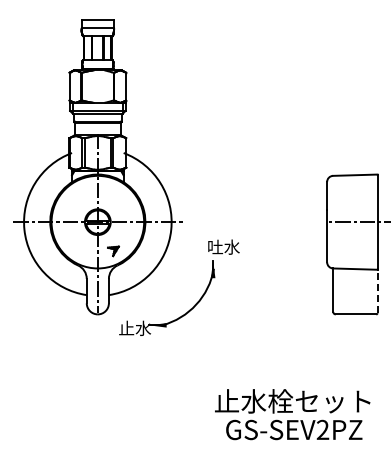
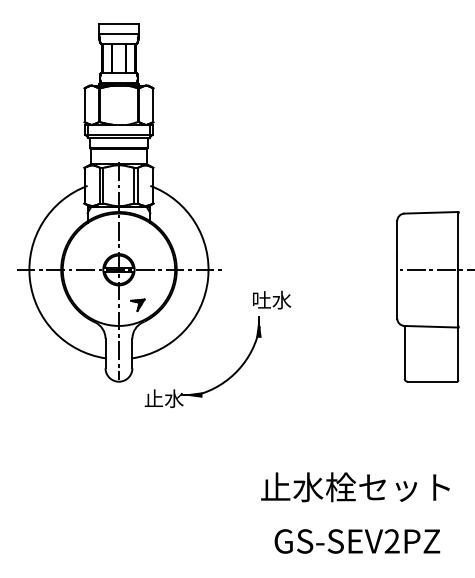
line: (377, 291) -> (458, 353), dashed -> solid
text: (294, 429) -> (357, 540), moved

